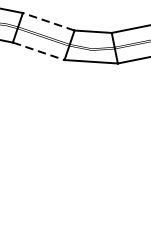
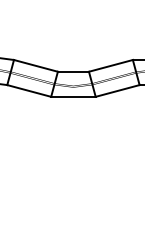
line: (48, 21) -> (35, 65), dashed -> solid
line: (39, 50) -> (29, 90), dashed -> solid

